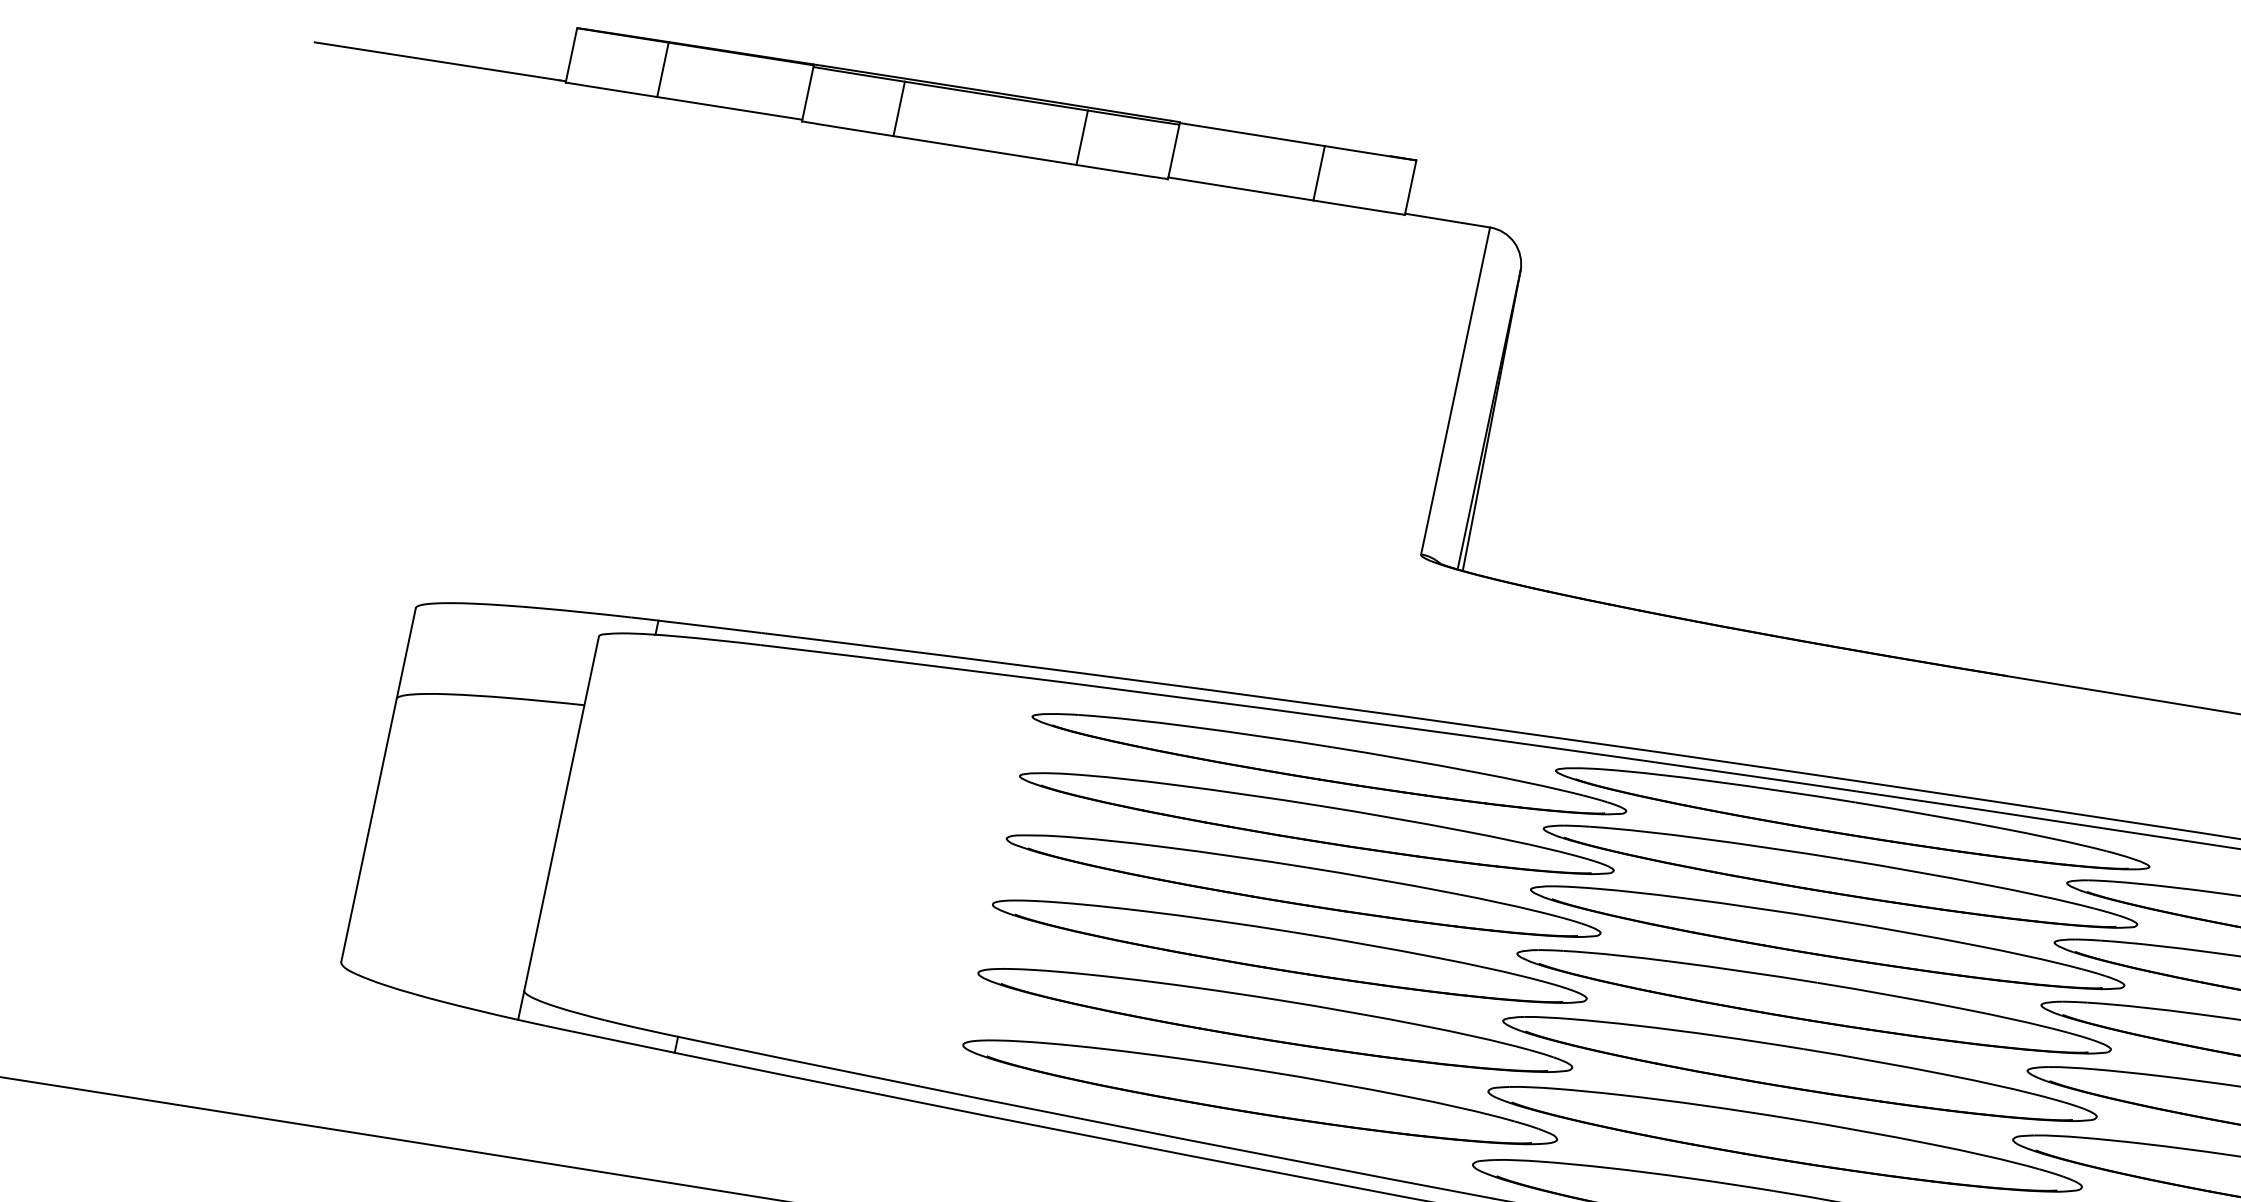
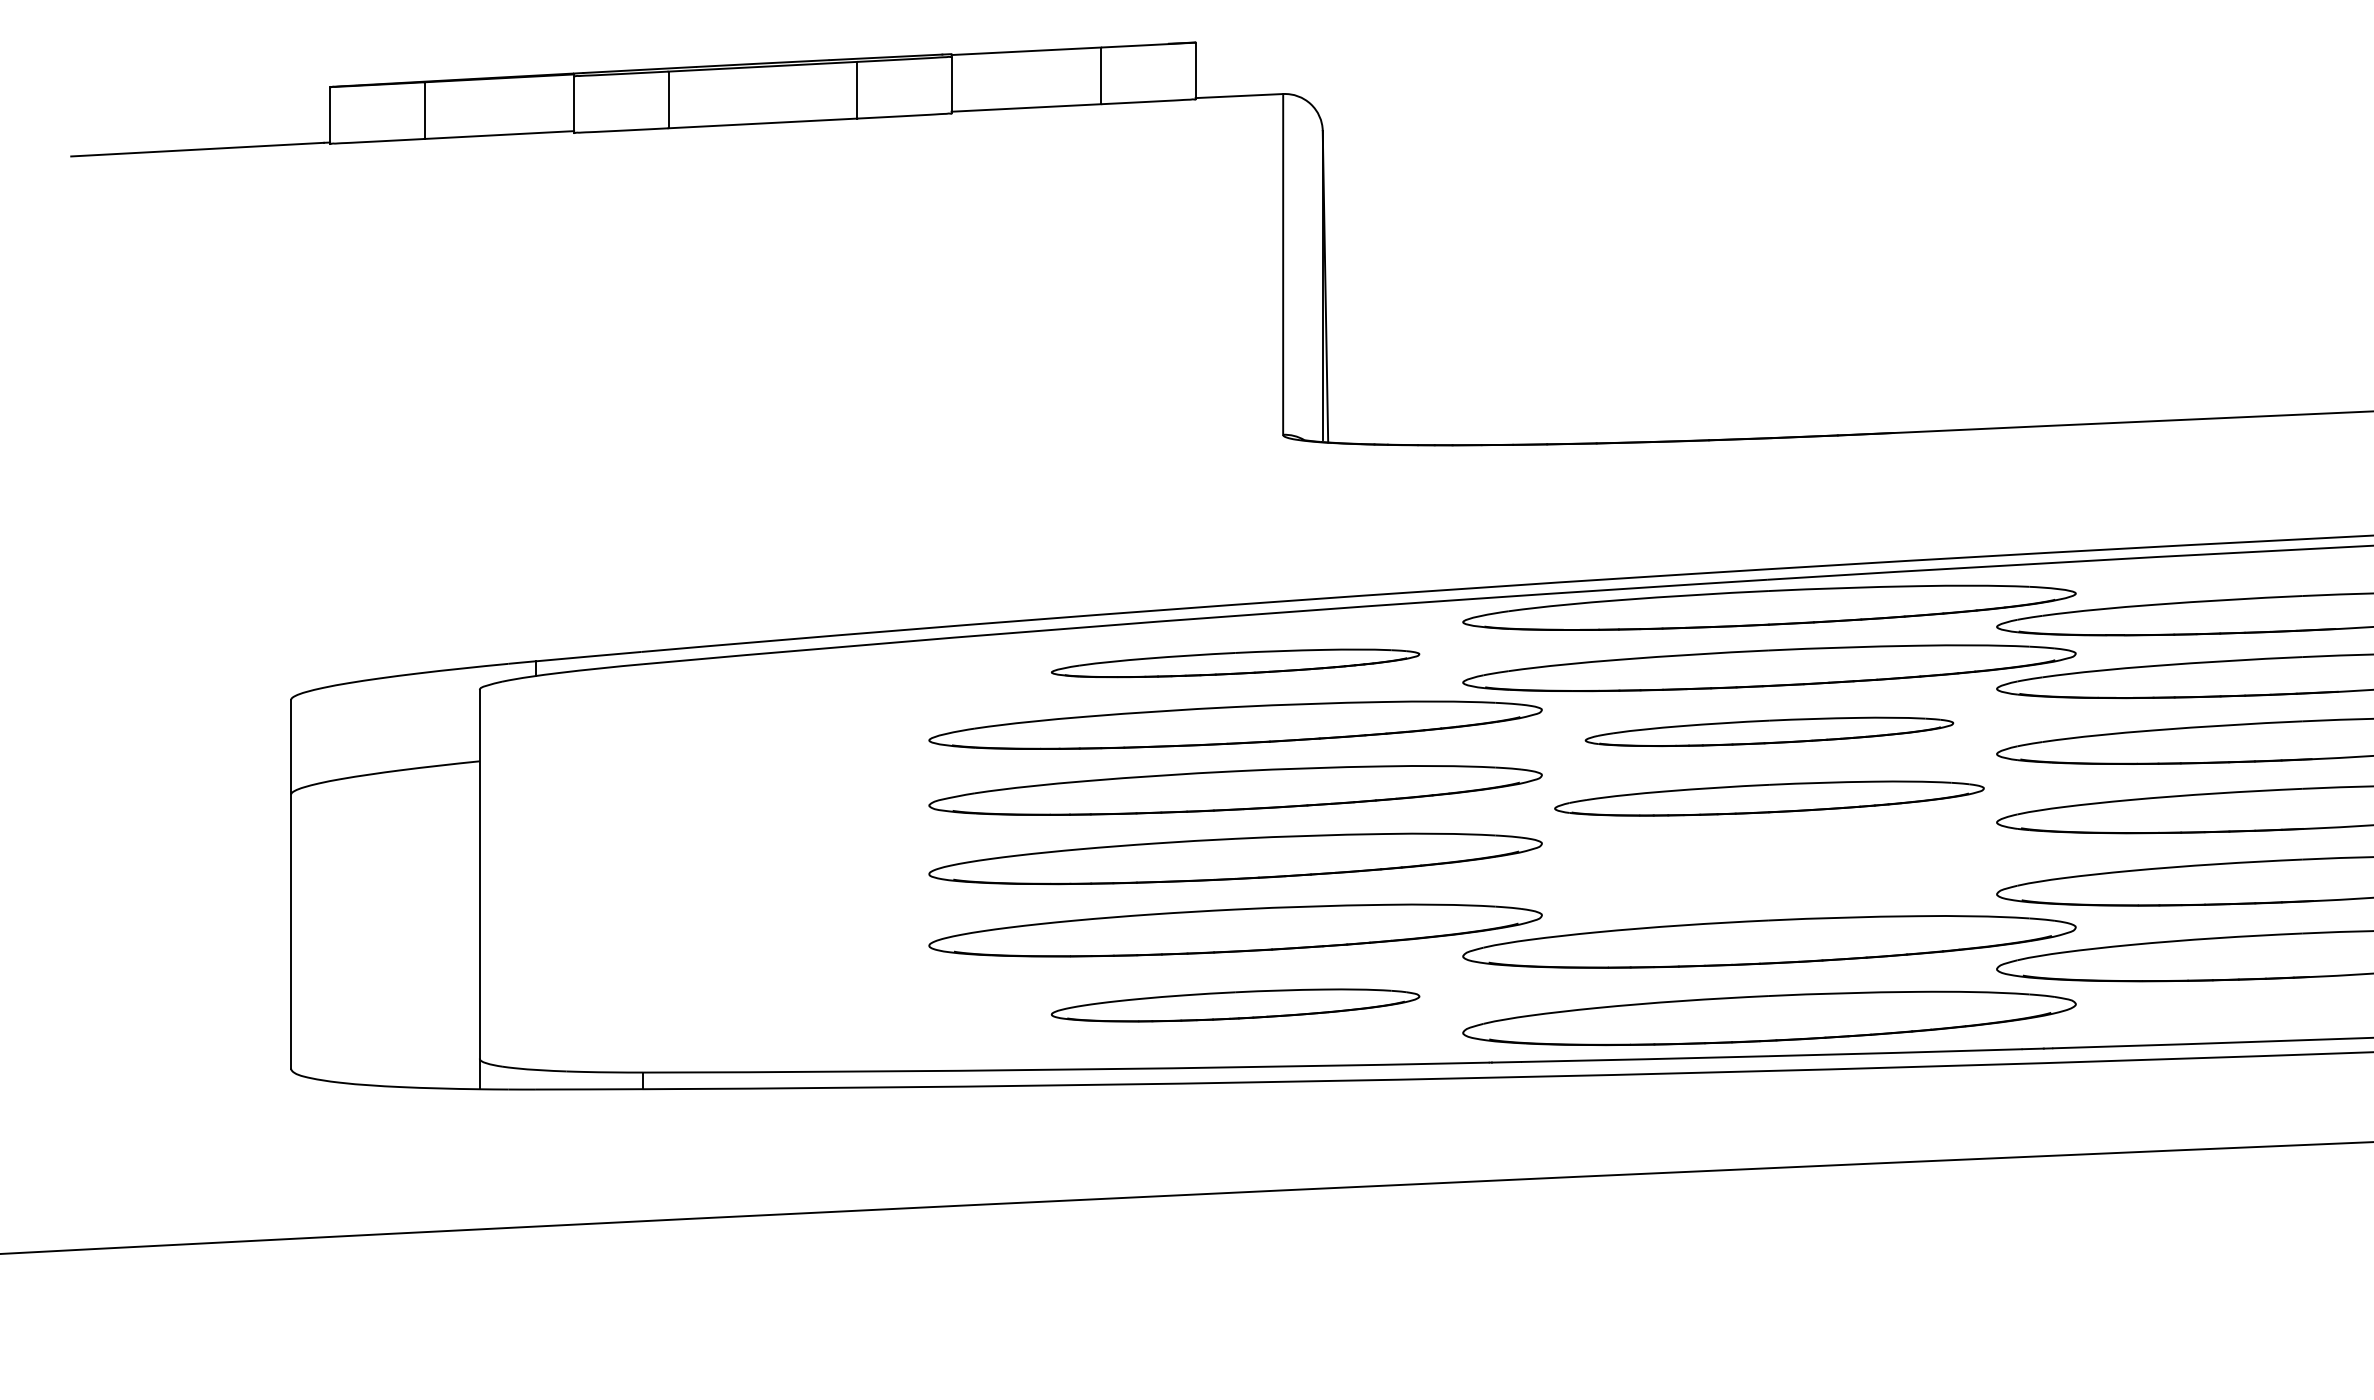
part: (1329, 764) -> (1235, 663), size x0.6
part: (1827, 937) -> (1769, 731), size x0.6
part: (1814, 1001) -> (1769, 798), size x0.7
part: (1800, 1068) -> (1769, 868), removed
part: (1260, 1092) -> (1235, 1005), size x0.6

